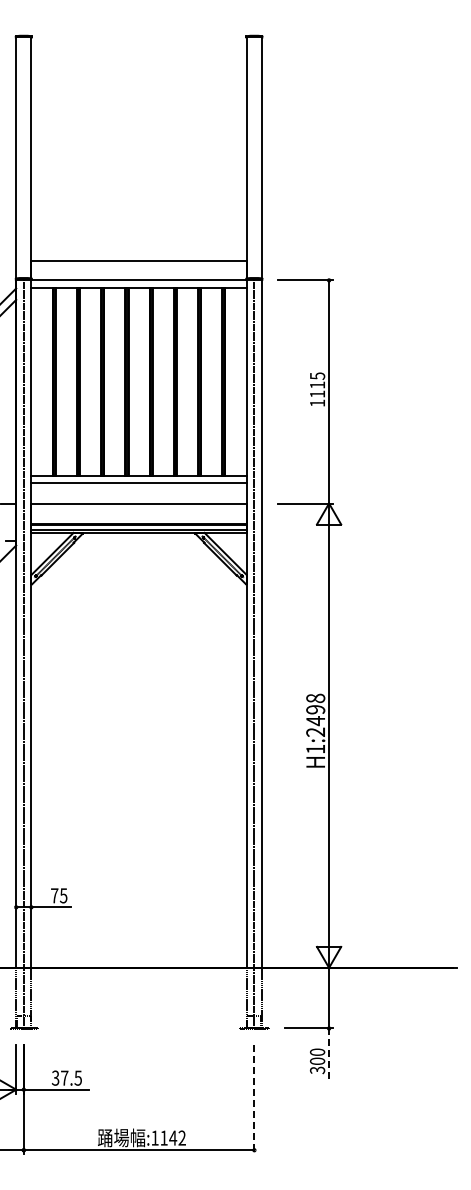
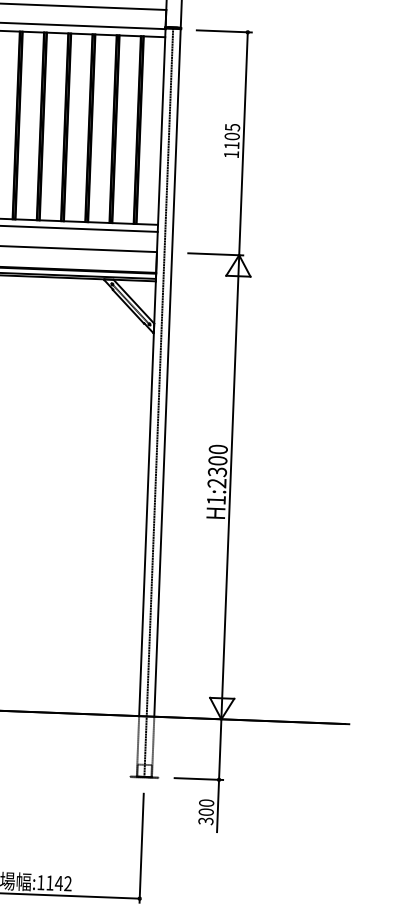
text: (317, 384) -> (232, 135), 1115 -> 1105
text: (315, 709) -> (217, 460), H1:2498 -> H1:2300
line: (329, 1055) -> (218, 806), dashed -> solid
line: (254, 1100) -> (141, 848), dashed -> solid

